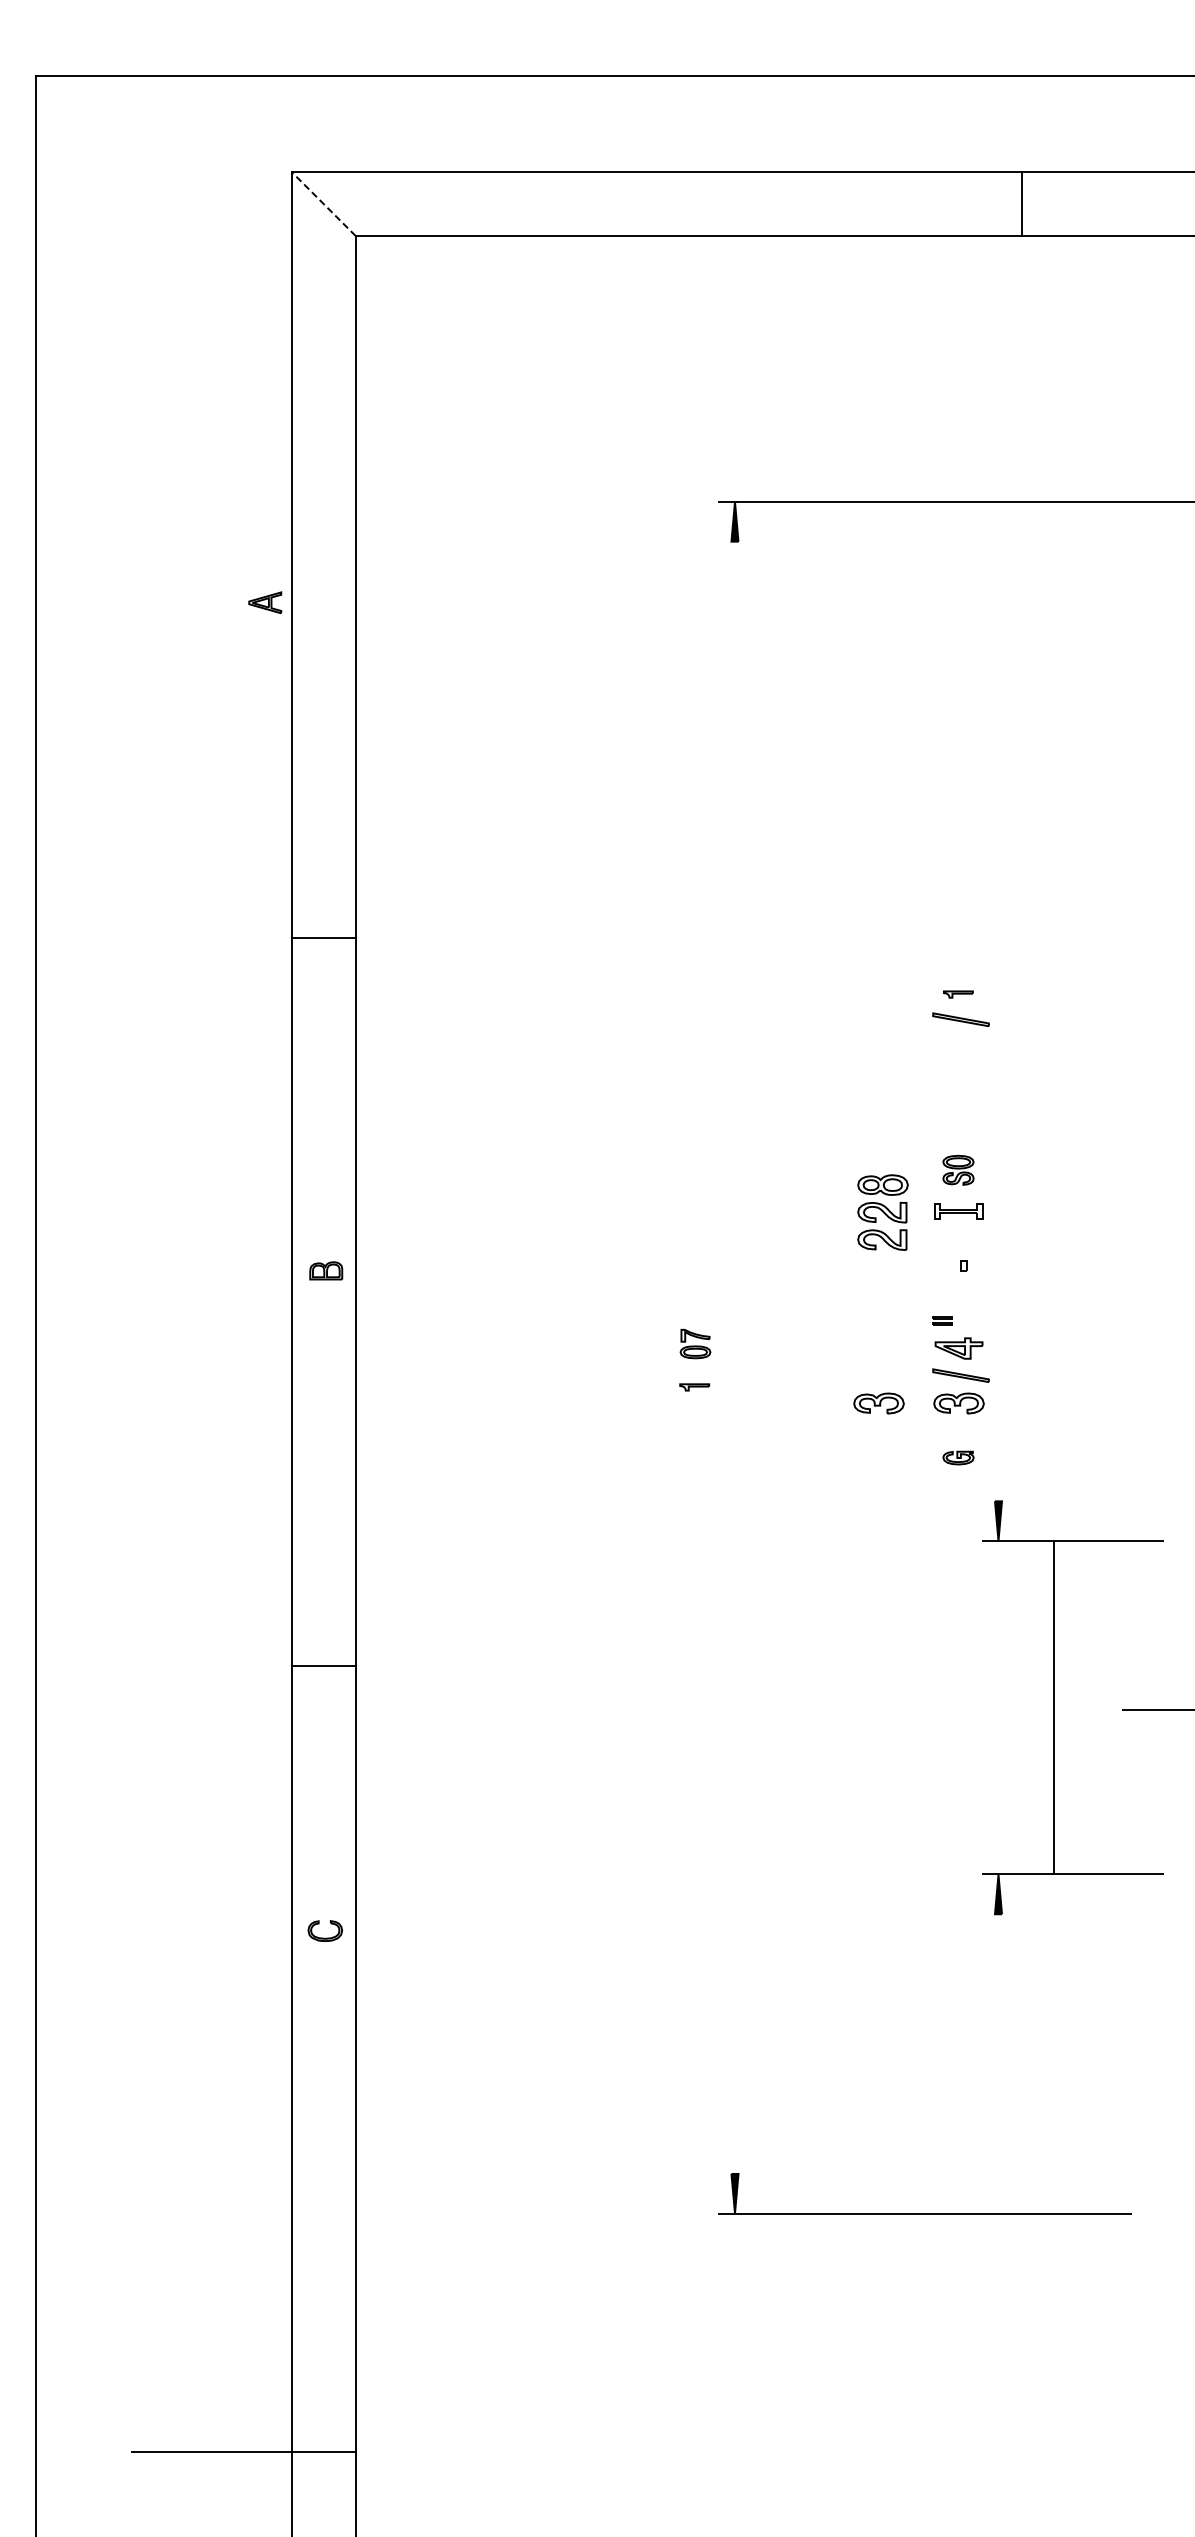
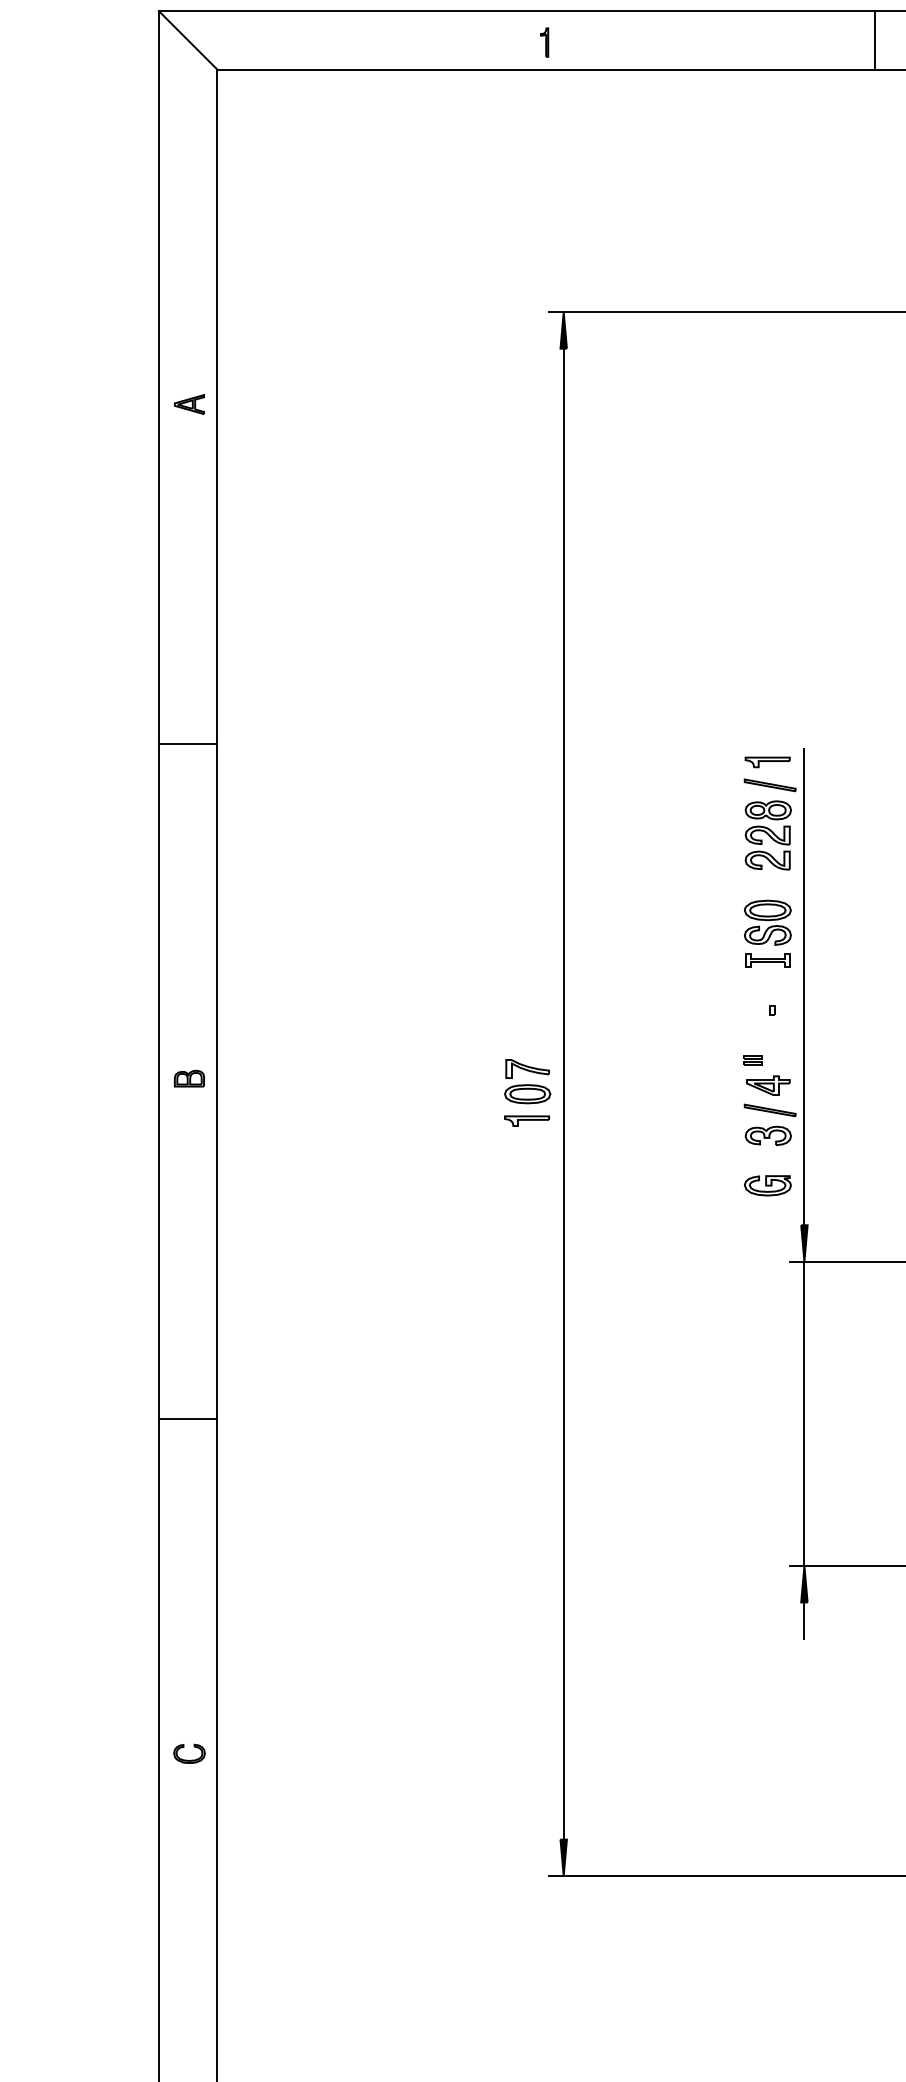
line: (323, 203) -> (187, 39), dashed -> solid
line: (1021, 204) -> (874, 40), moved
part: (713, 206) -> (544, 42), added
part: (265, 602) -> (189, 404), moved
line: (323, 937) -> (187, 744), moved
part: (958, 994) -> (767, 762), size x1.67
part: (958, 1170) -> (767, 923), size x1.67
part: (882, 1212) -> (767, 835), moved
line: (998, 1240) -> (804, 987), added
part: (326, 1270) -> (189, 1078), moved
part: (695, 1343) -> (527, 1081), size x1.67
line: (734, 1357) -> (563, 1093), added
part: (694, 1387) -> (526, 1121), size x1.67
part: (878, 1403) -> (694, 1135), removed
part: (958, 1457) -> (767, 1185), size x1.67
line: (323, 1666) -> (187, 1419), moved
line: (1053, 1707) -> (804, 1413), moved
line: (998, 1934) -> (804, 1620), added
part: (325, 1937) -> (189, 1759), moved

